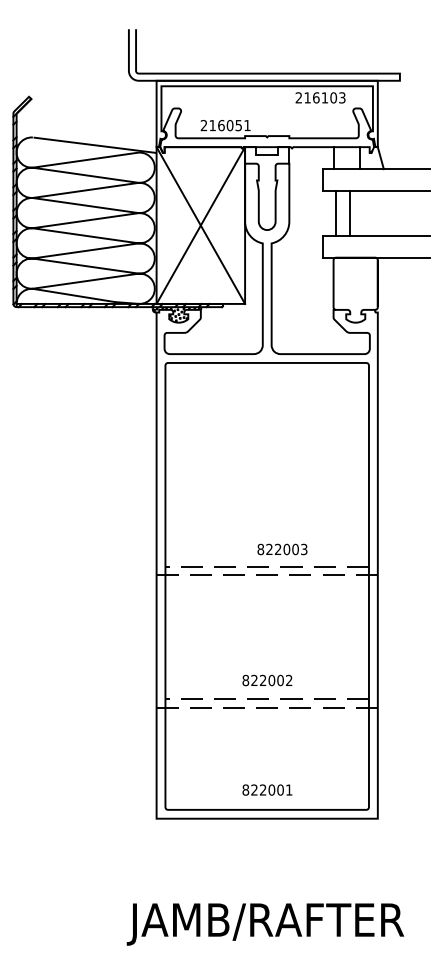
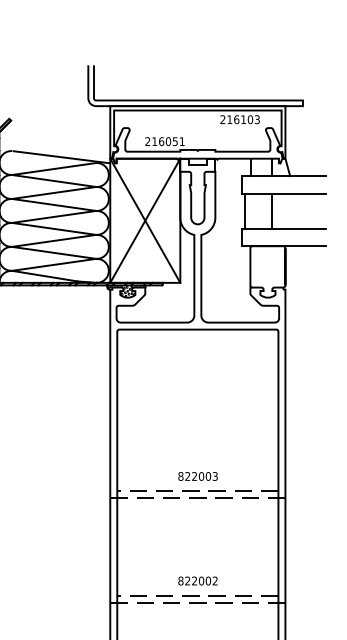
line: (336, 213) -> (272, 211), moved
line: (349, 213) -> (244, 211), moved
text: (282, 549) -> (198, 476), moved

